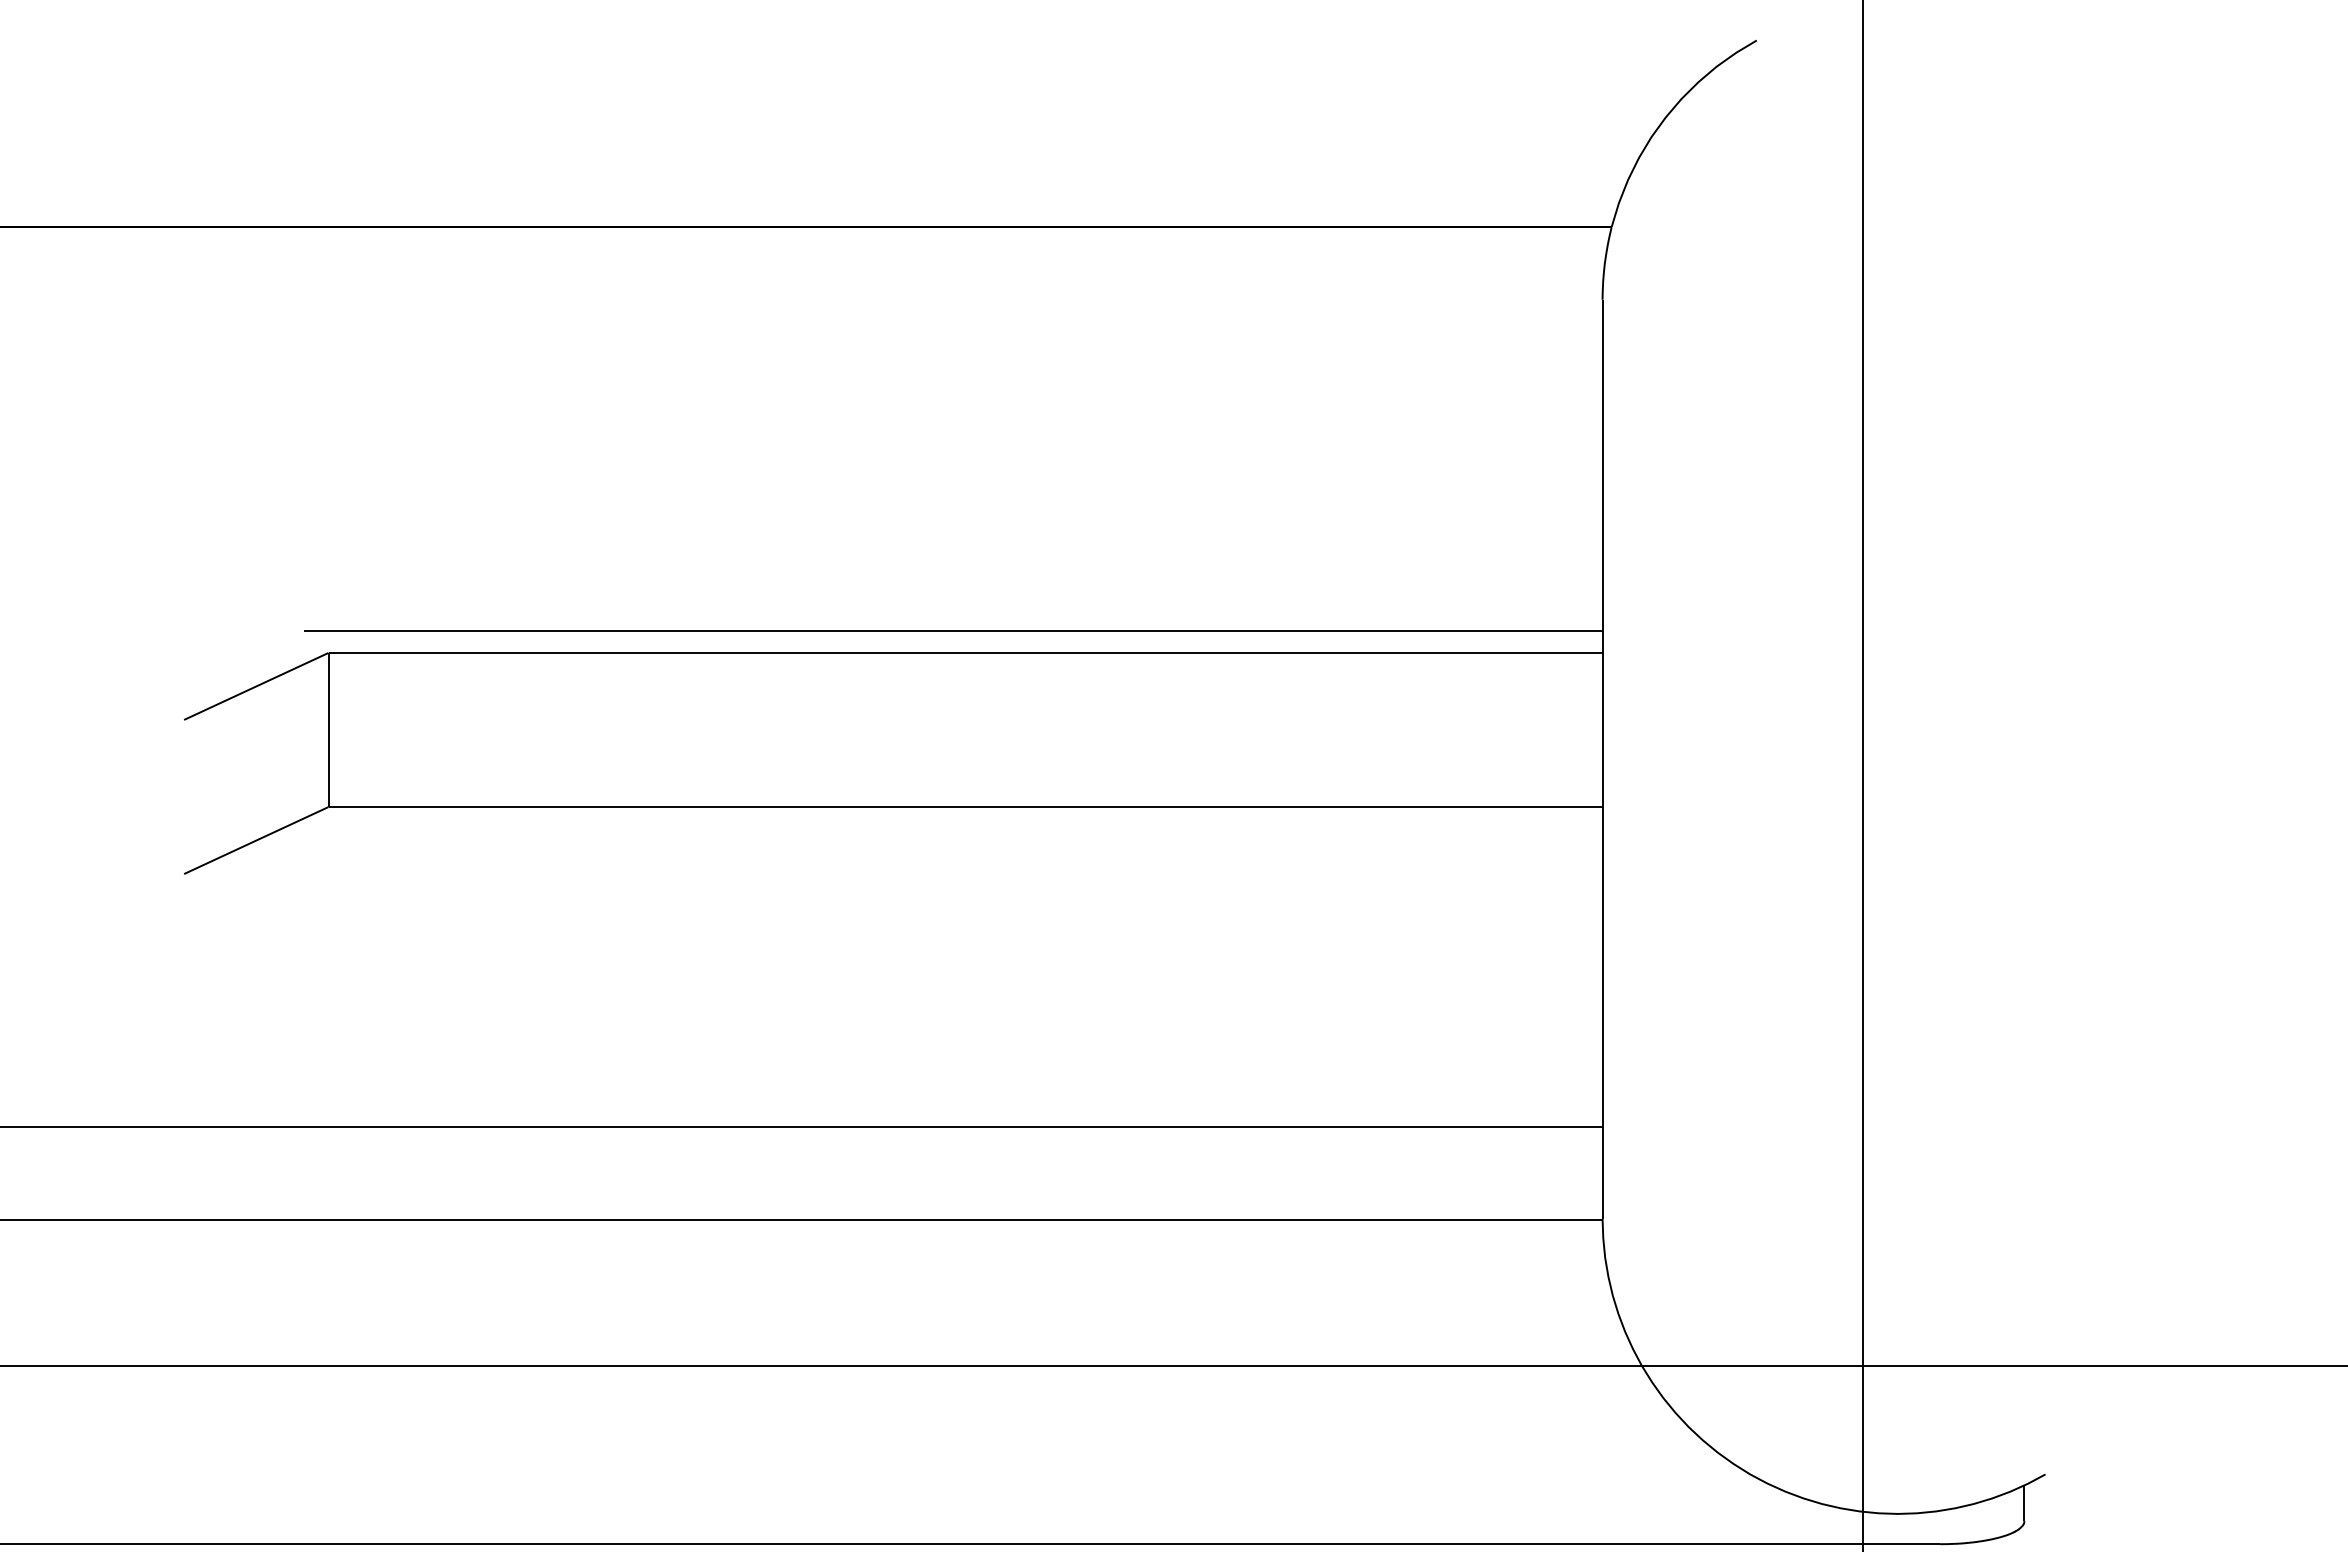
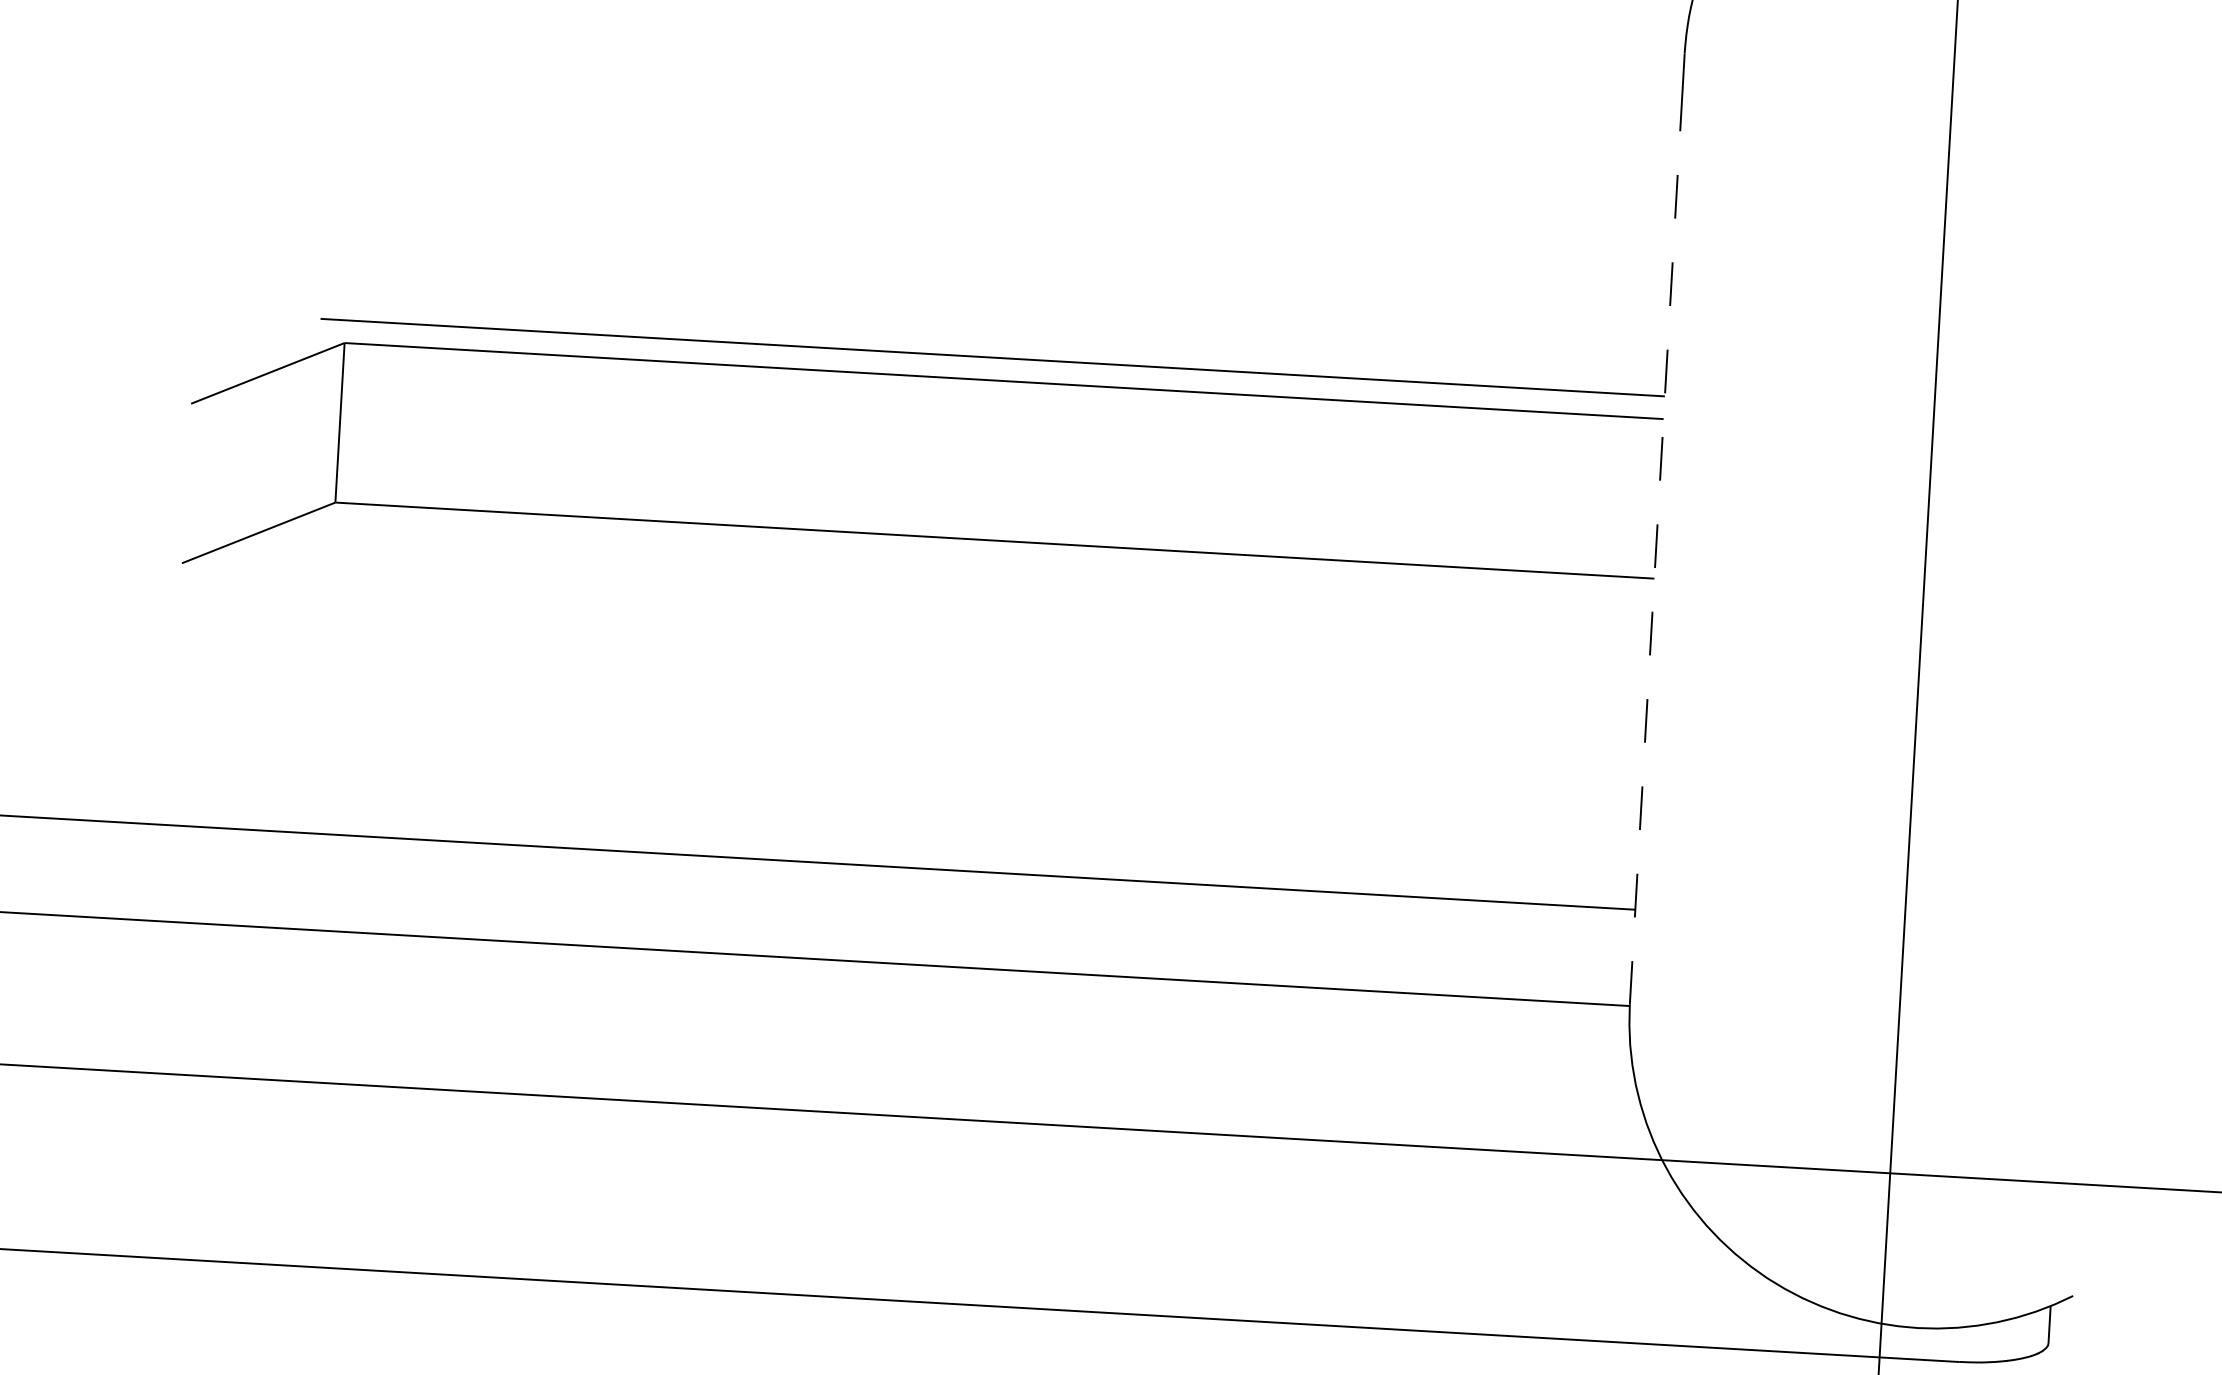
line: (1602, 781) -> (1655, 552), solid -> dashed

